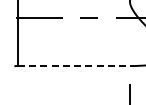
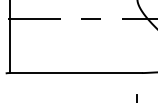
line: (75, 65) -> (75, 72), dashed -> solid

